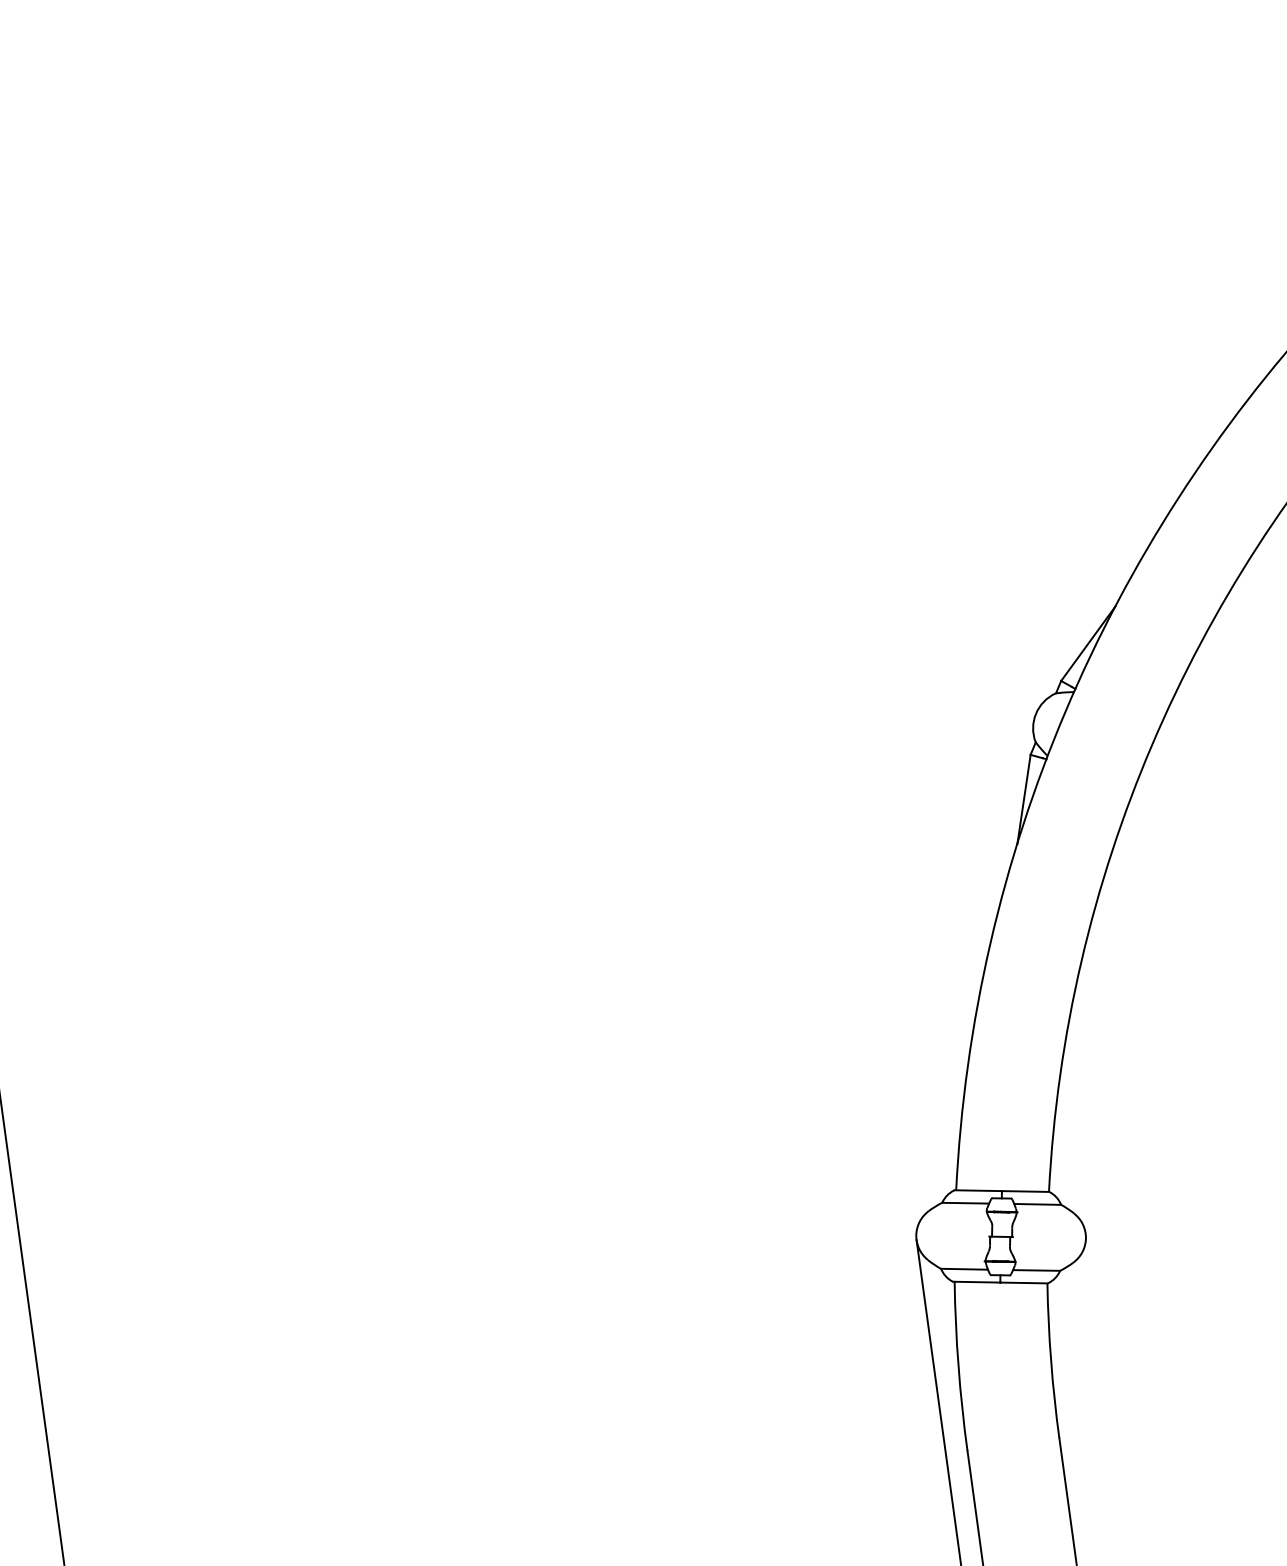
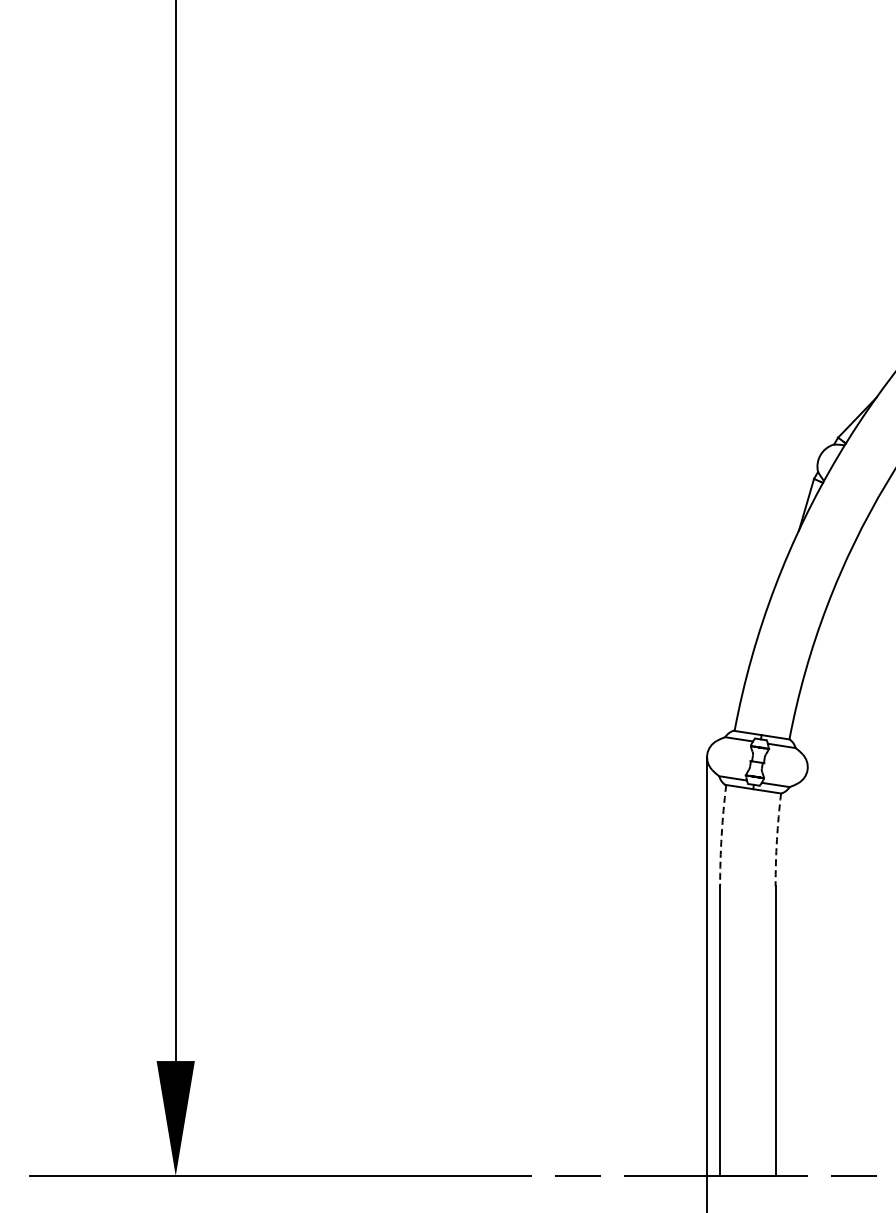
arc: (1050, 1360) -> (776, 839), solid -> dashed
arc: (958, 1366) -> (721, 835), solid -> dashed

